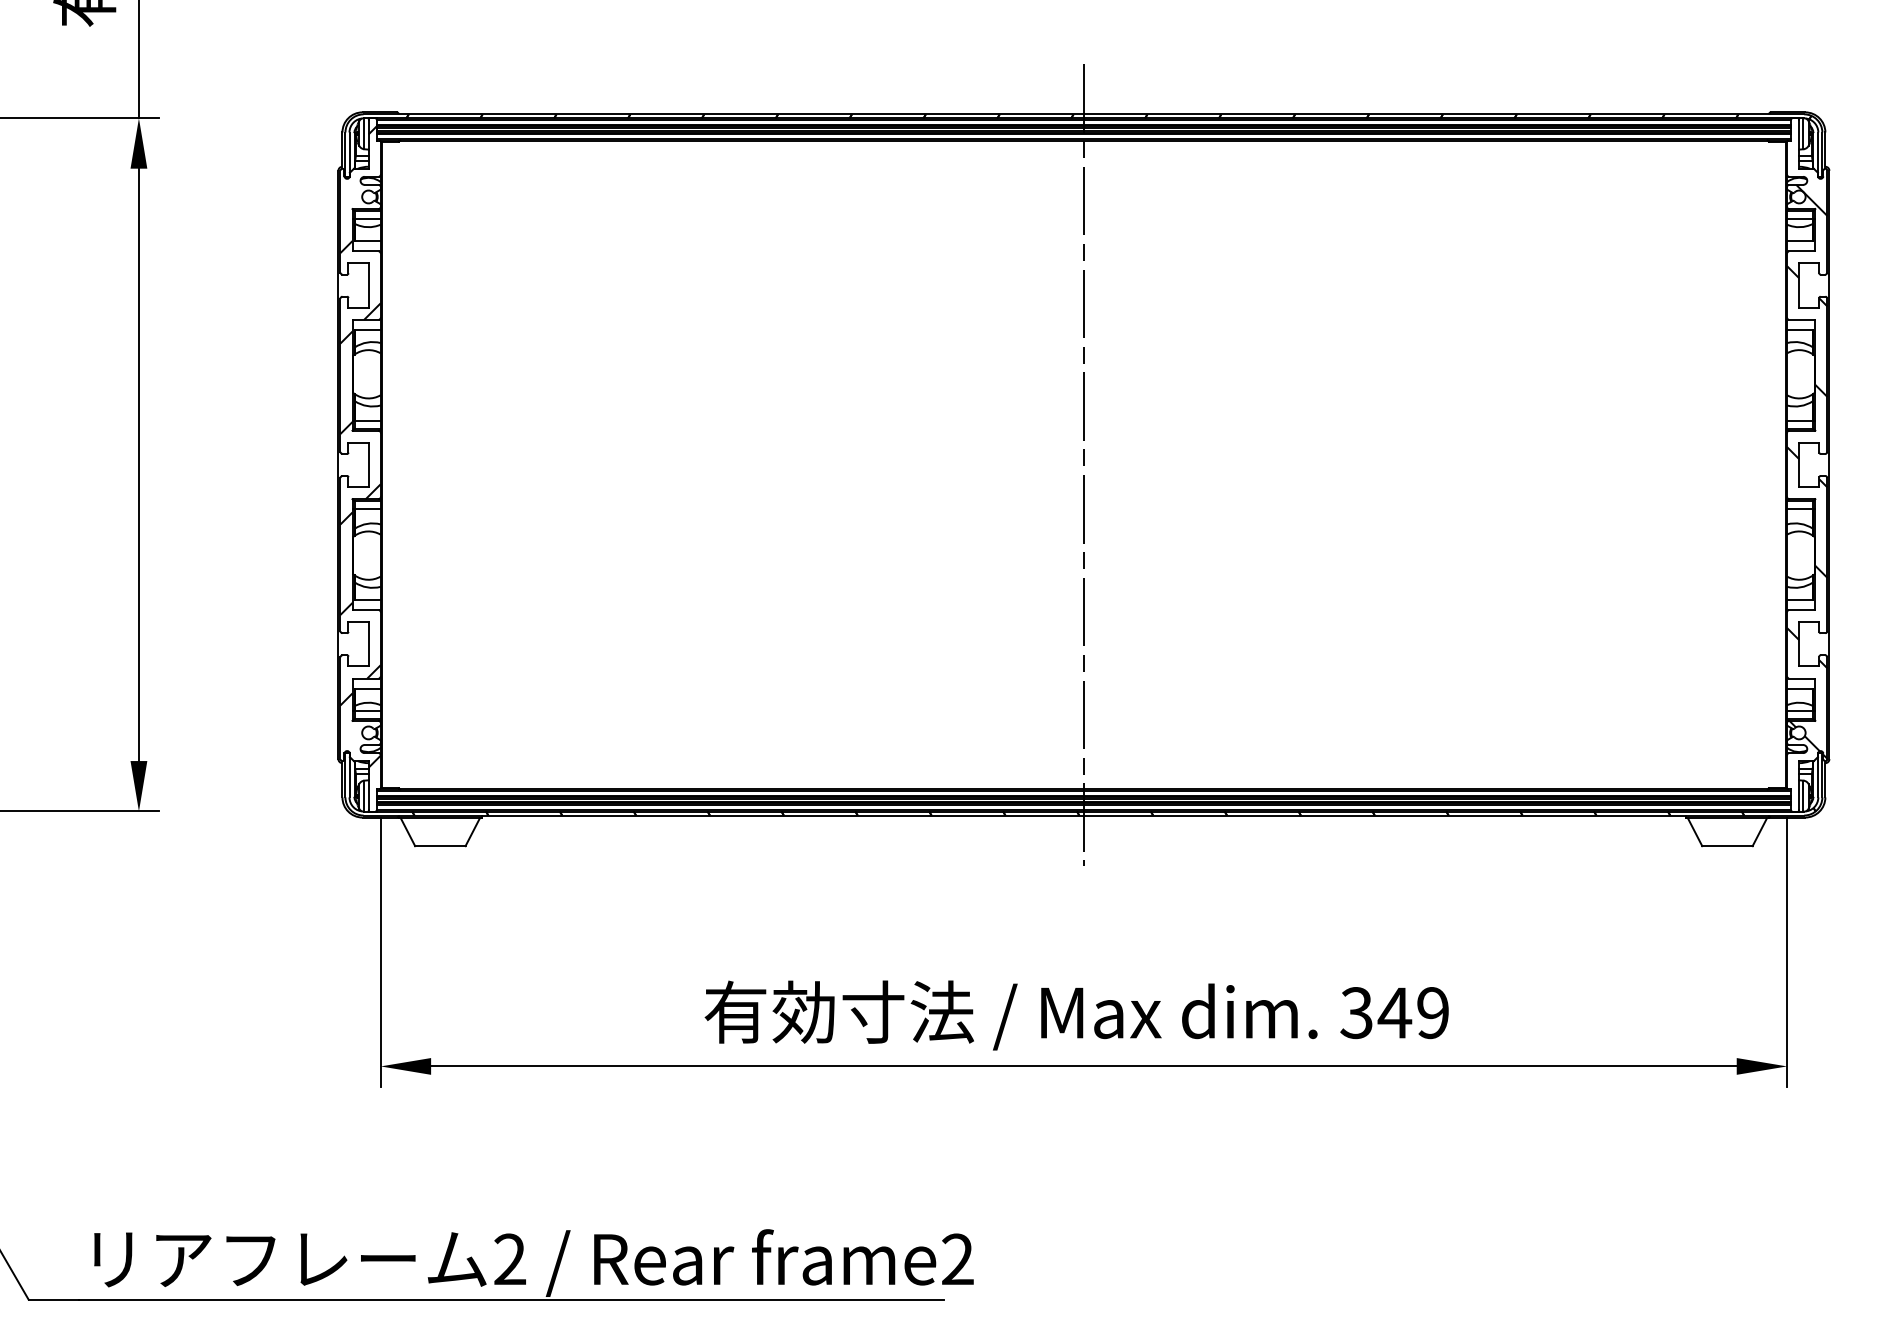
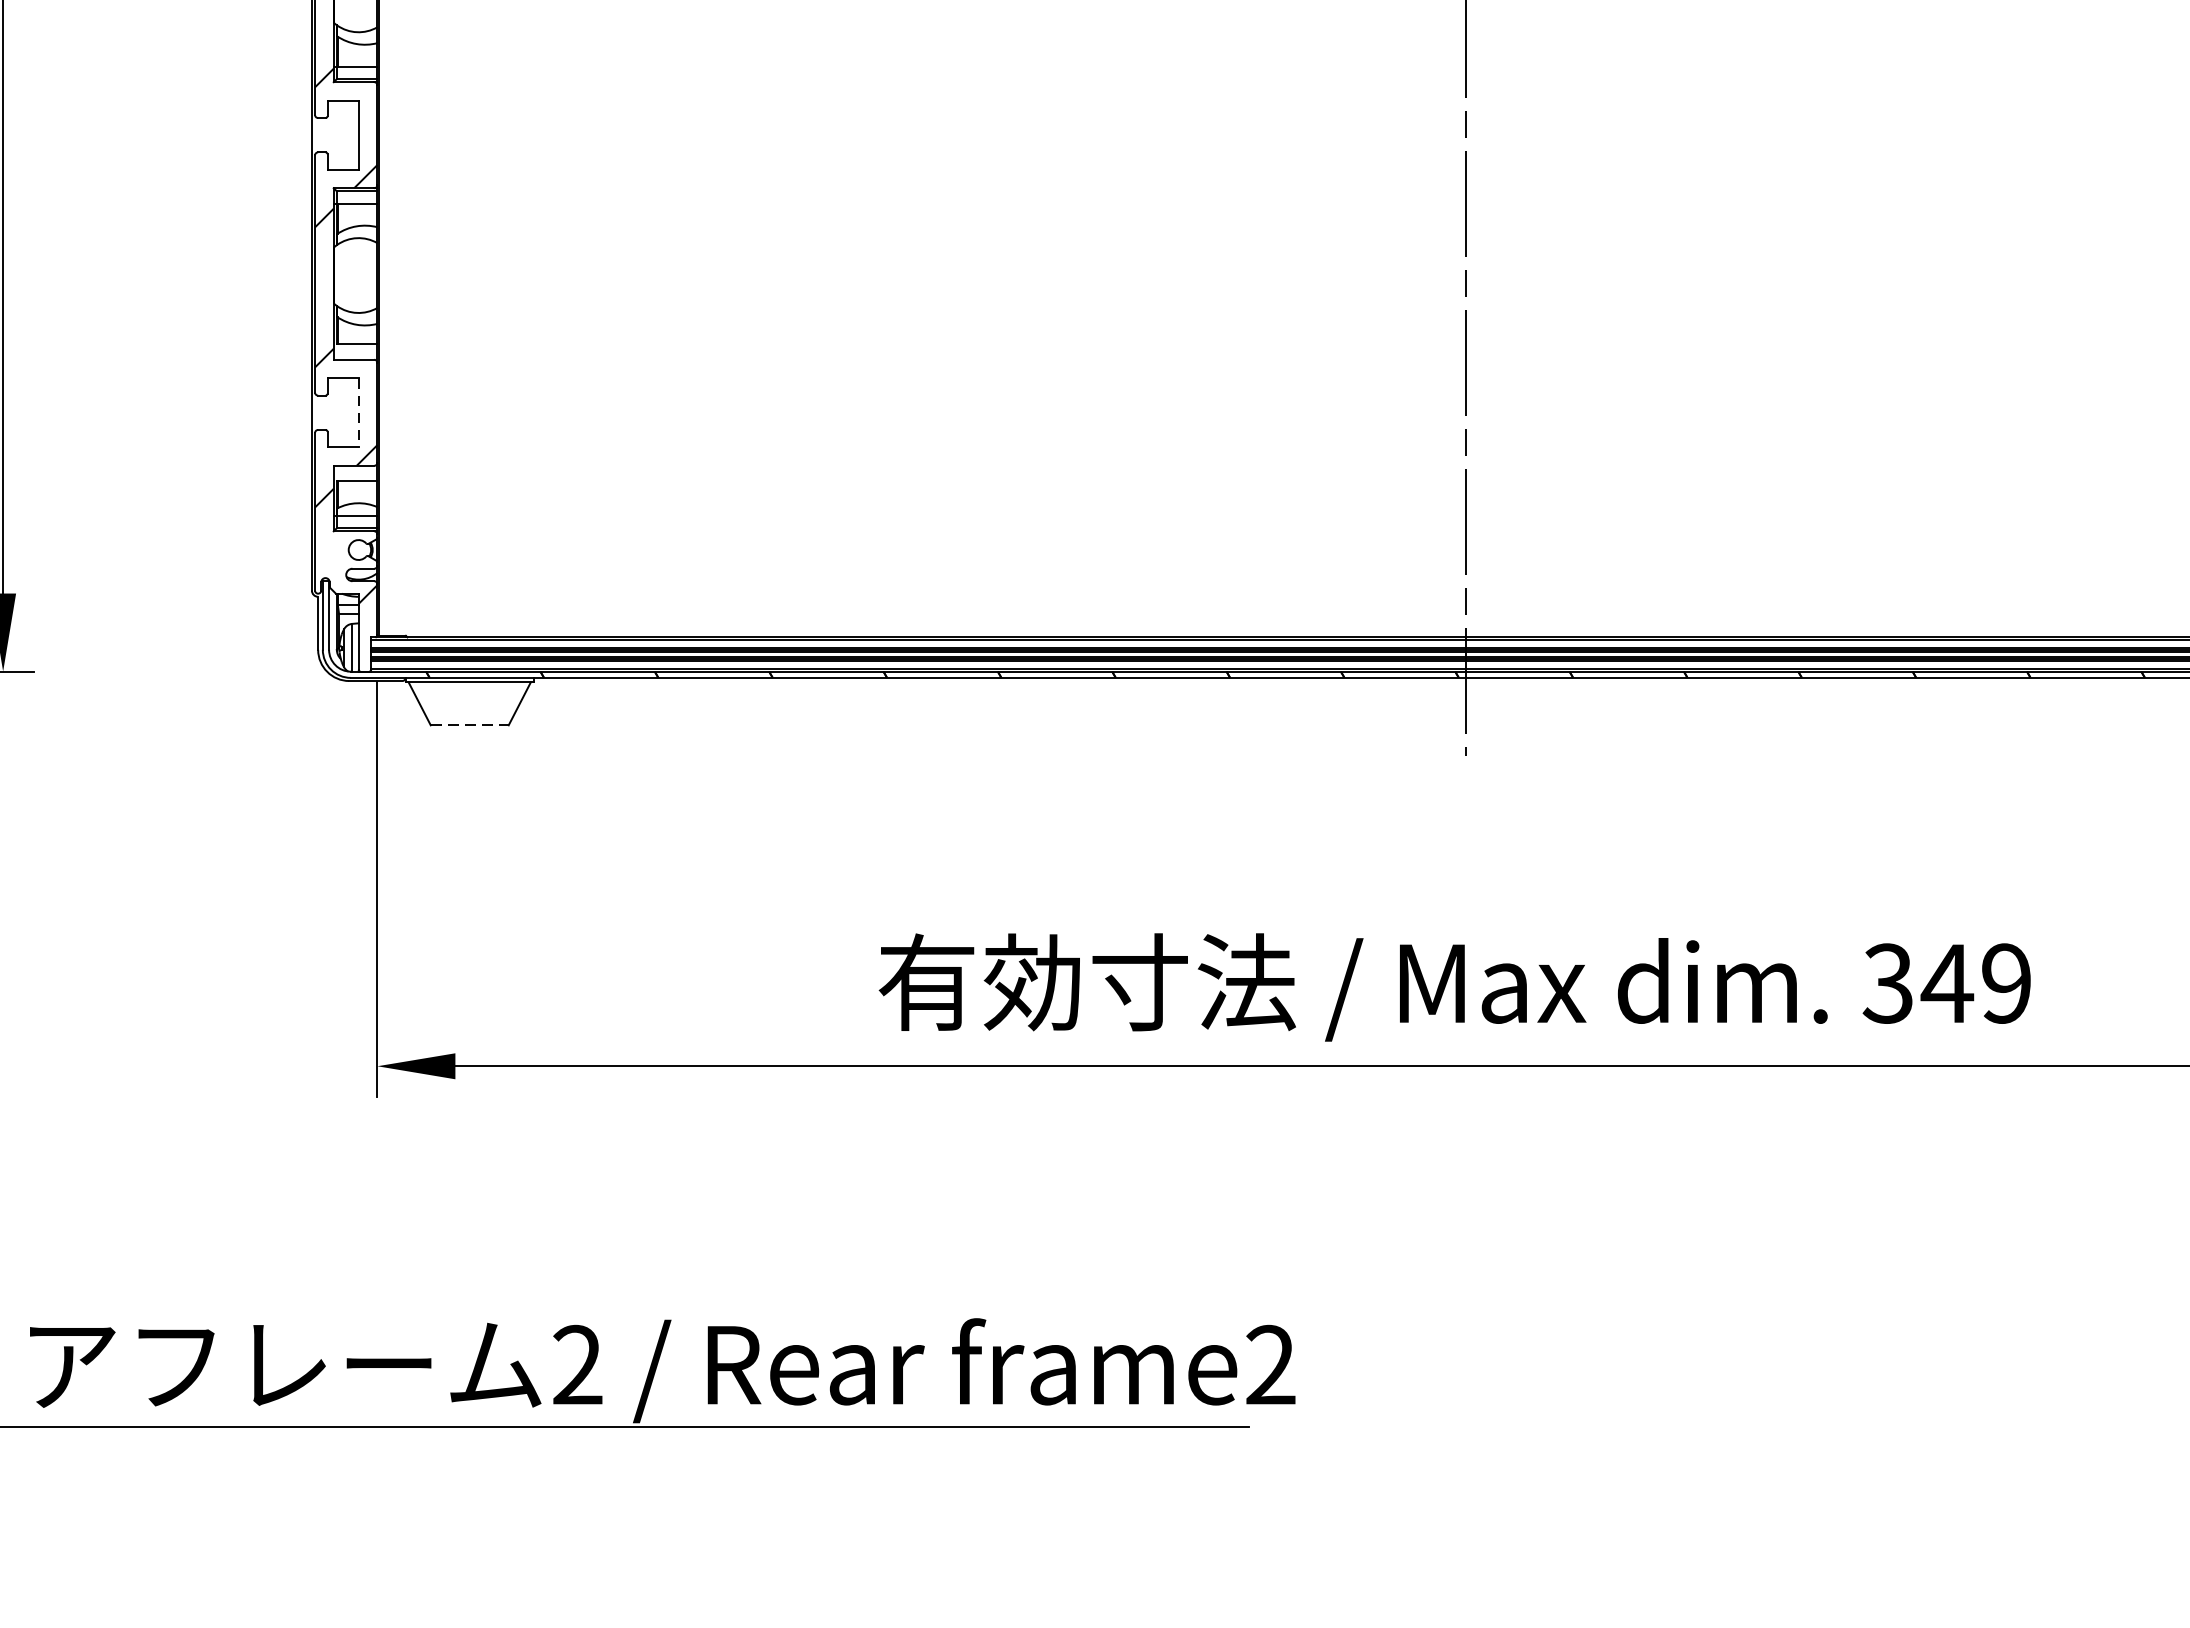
line: (368, 644) -> (358, 413), solid -> dashed
line: (440, 846) -> (469, 725), solid -> dashed

